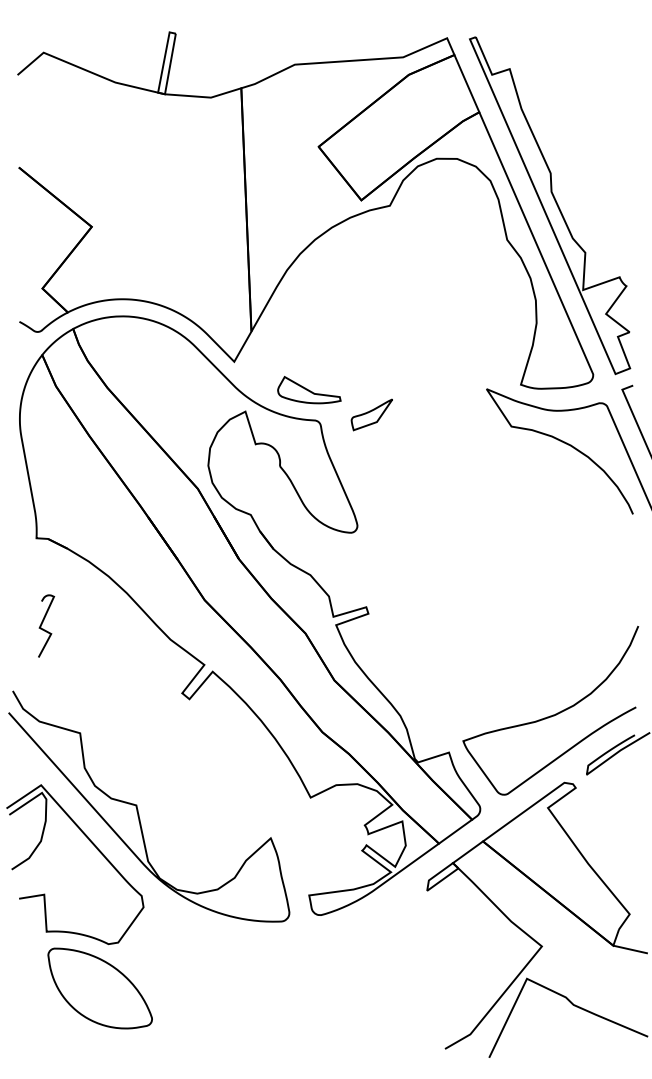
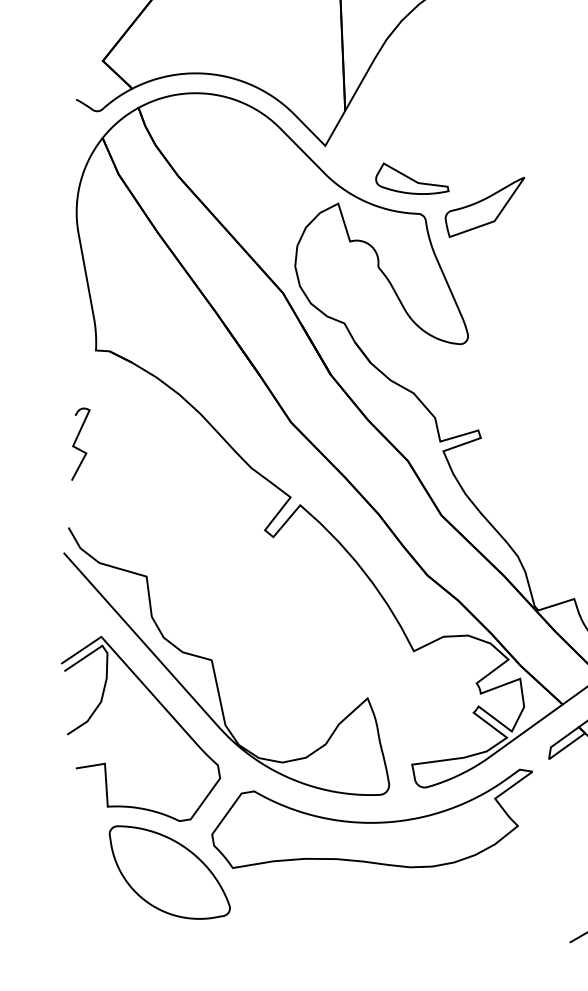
part: (371, 414) -> (484, 206), size x1.67
curve: (42, 624) -> (76, 442), moved
part: (274, 942) -> (371, 819), added

